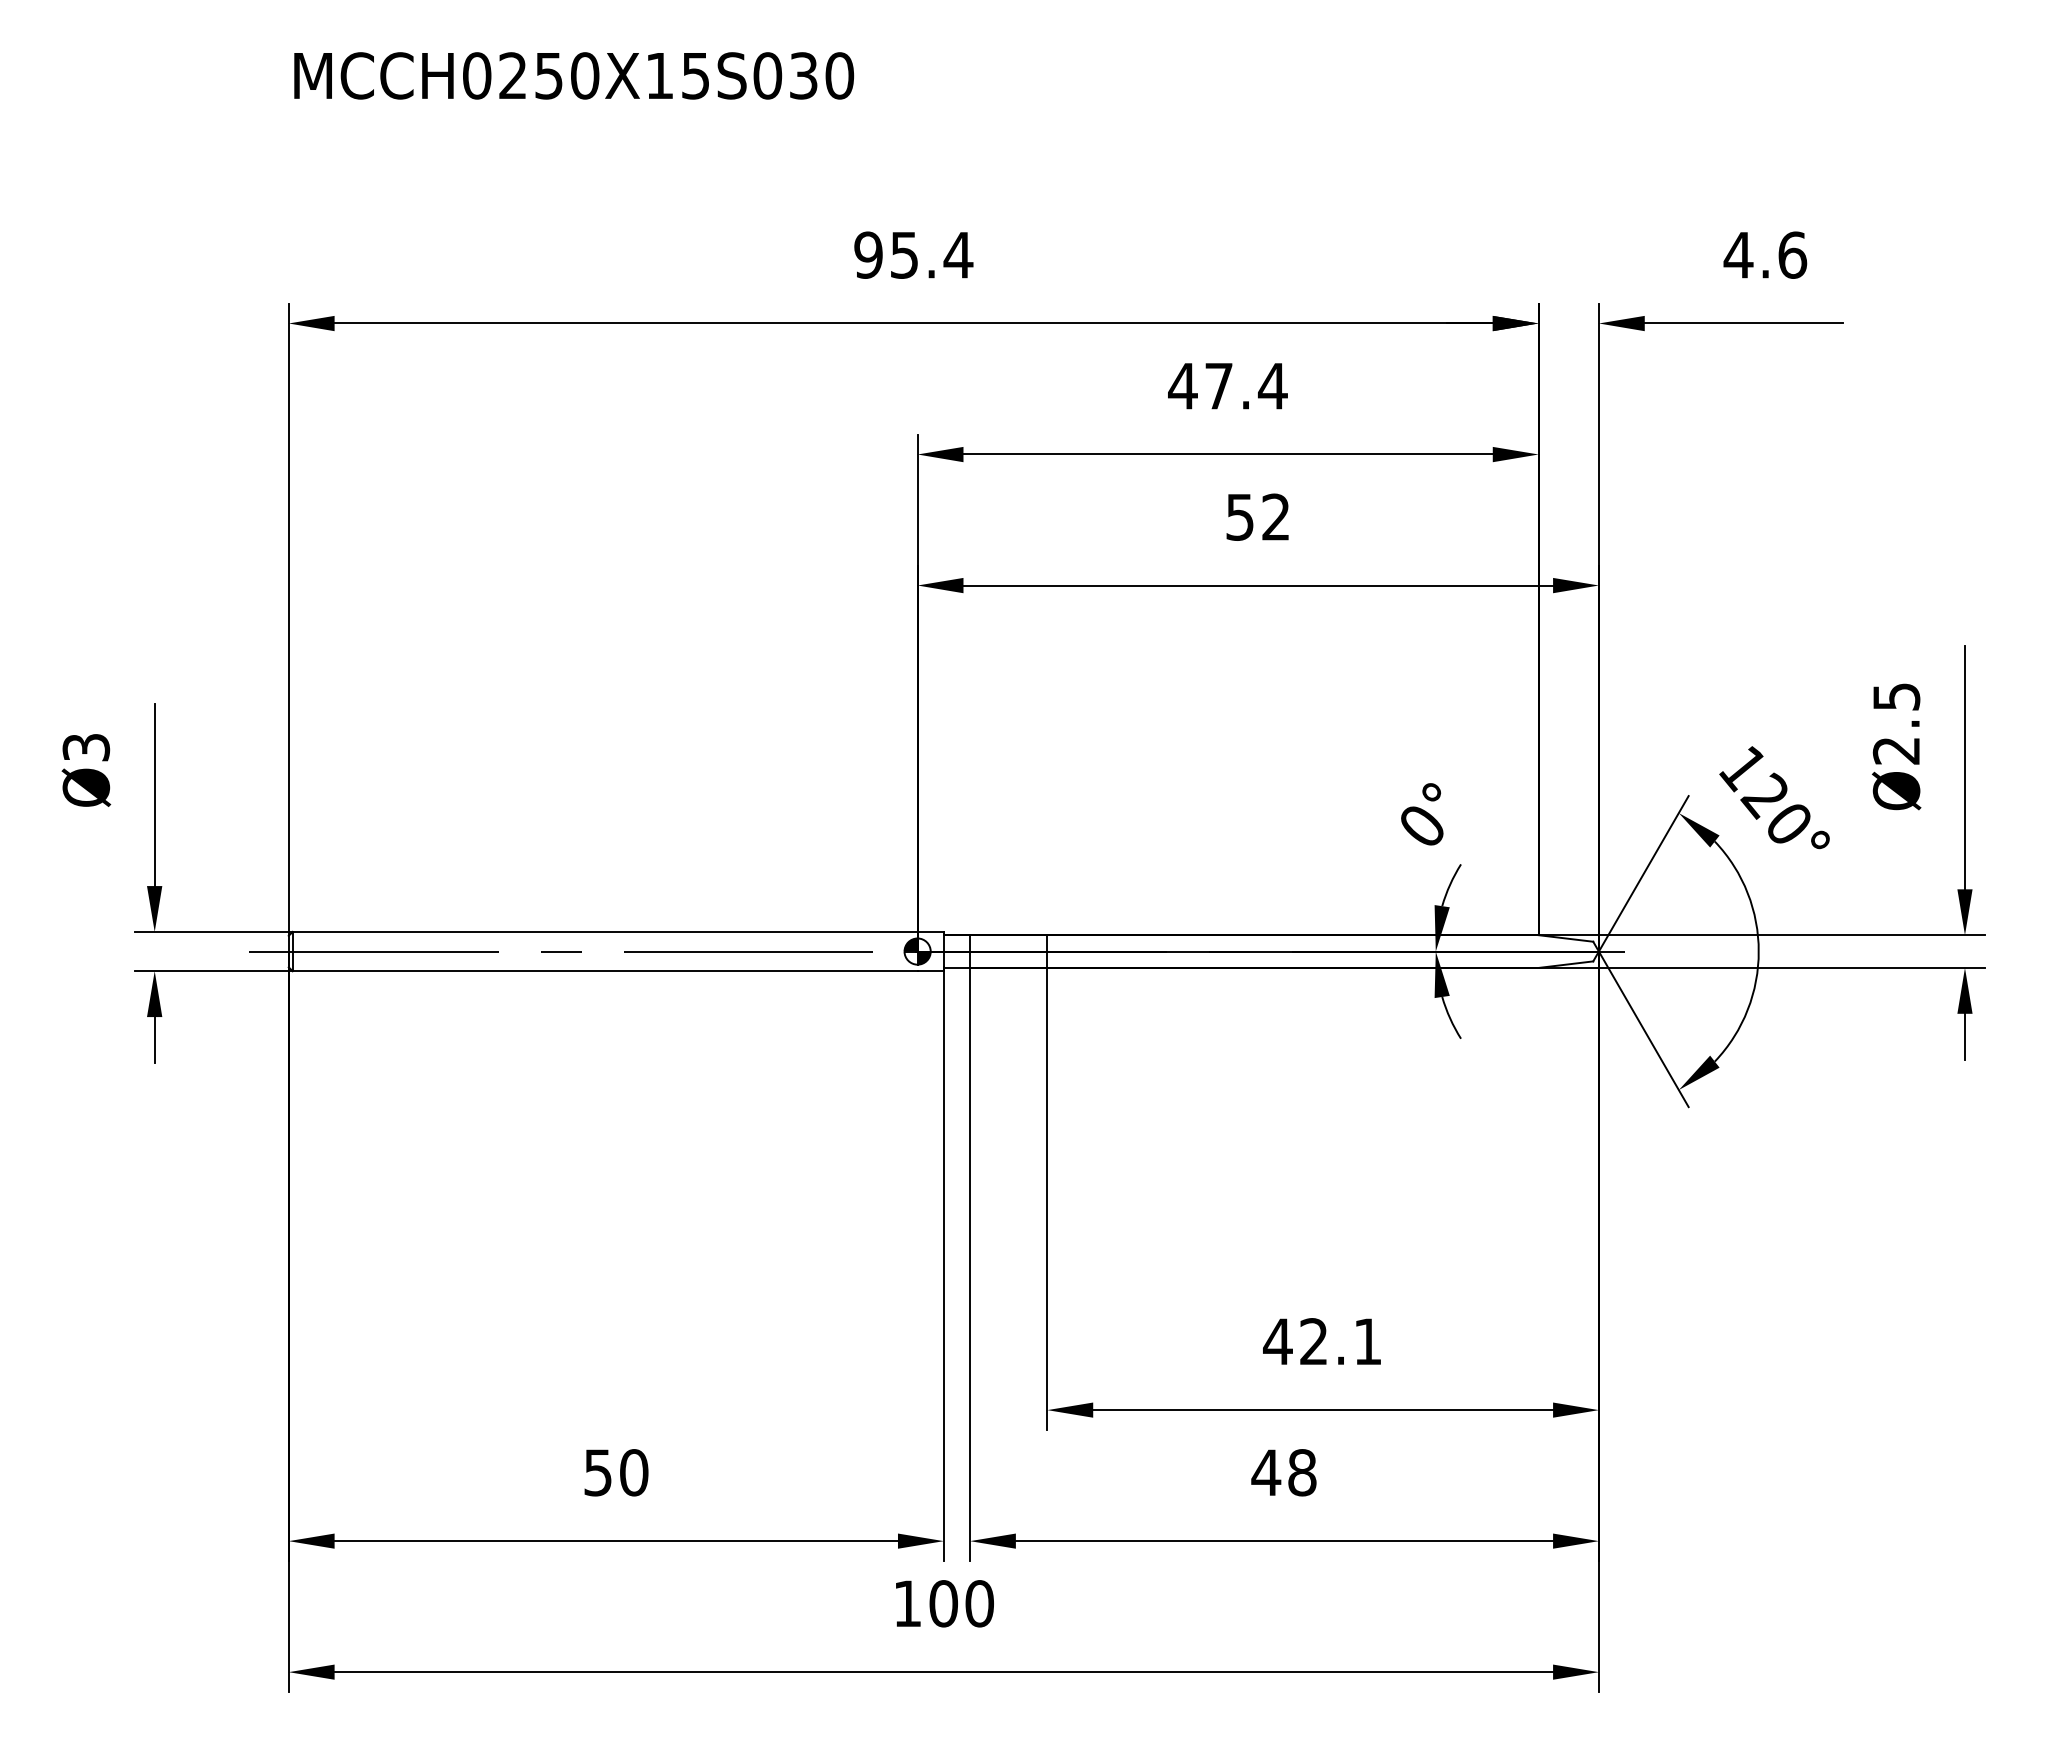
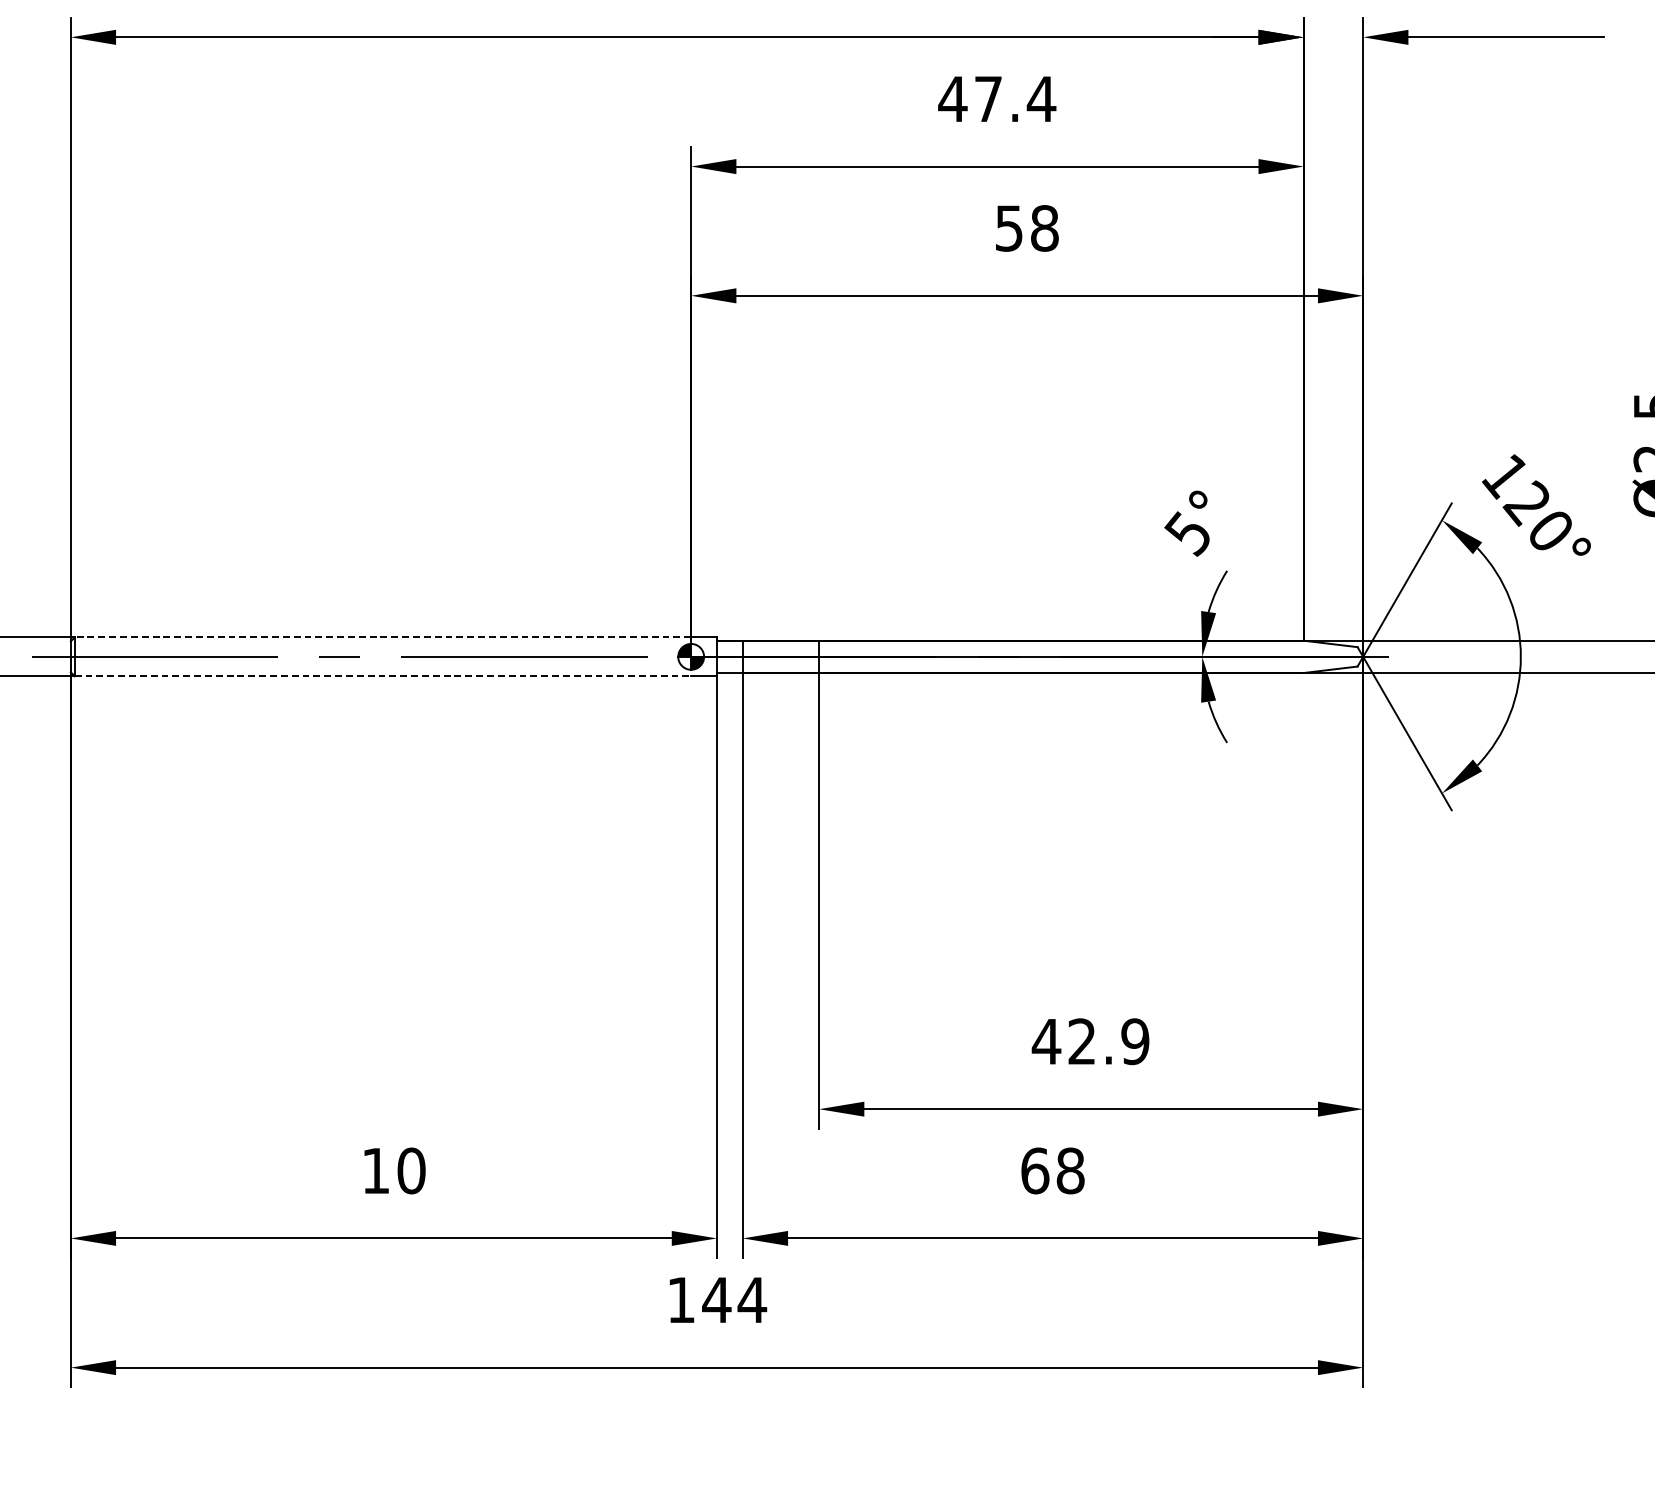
text: (1276, 516) -> (1045, 227), 52 -> 58
text: (1420, 827) -> (1187, 534), 0° -> 5°
line: (604, 931) -> (382, 637), solid -> dashed
line: (605, 971) -> (383, 676), solid -> dashed
text: (1367, 1341) -> (1134, 1041), 42.1 -> 42.9
text: (597, 1472) -> (375, 1170), 50 -> 10
text: (1266, 1472) -> (1035, 1170), 48 -> 68
text: (961, 1603) -> (734, 1299), 100 -> 144

